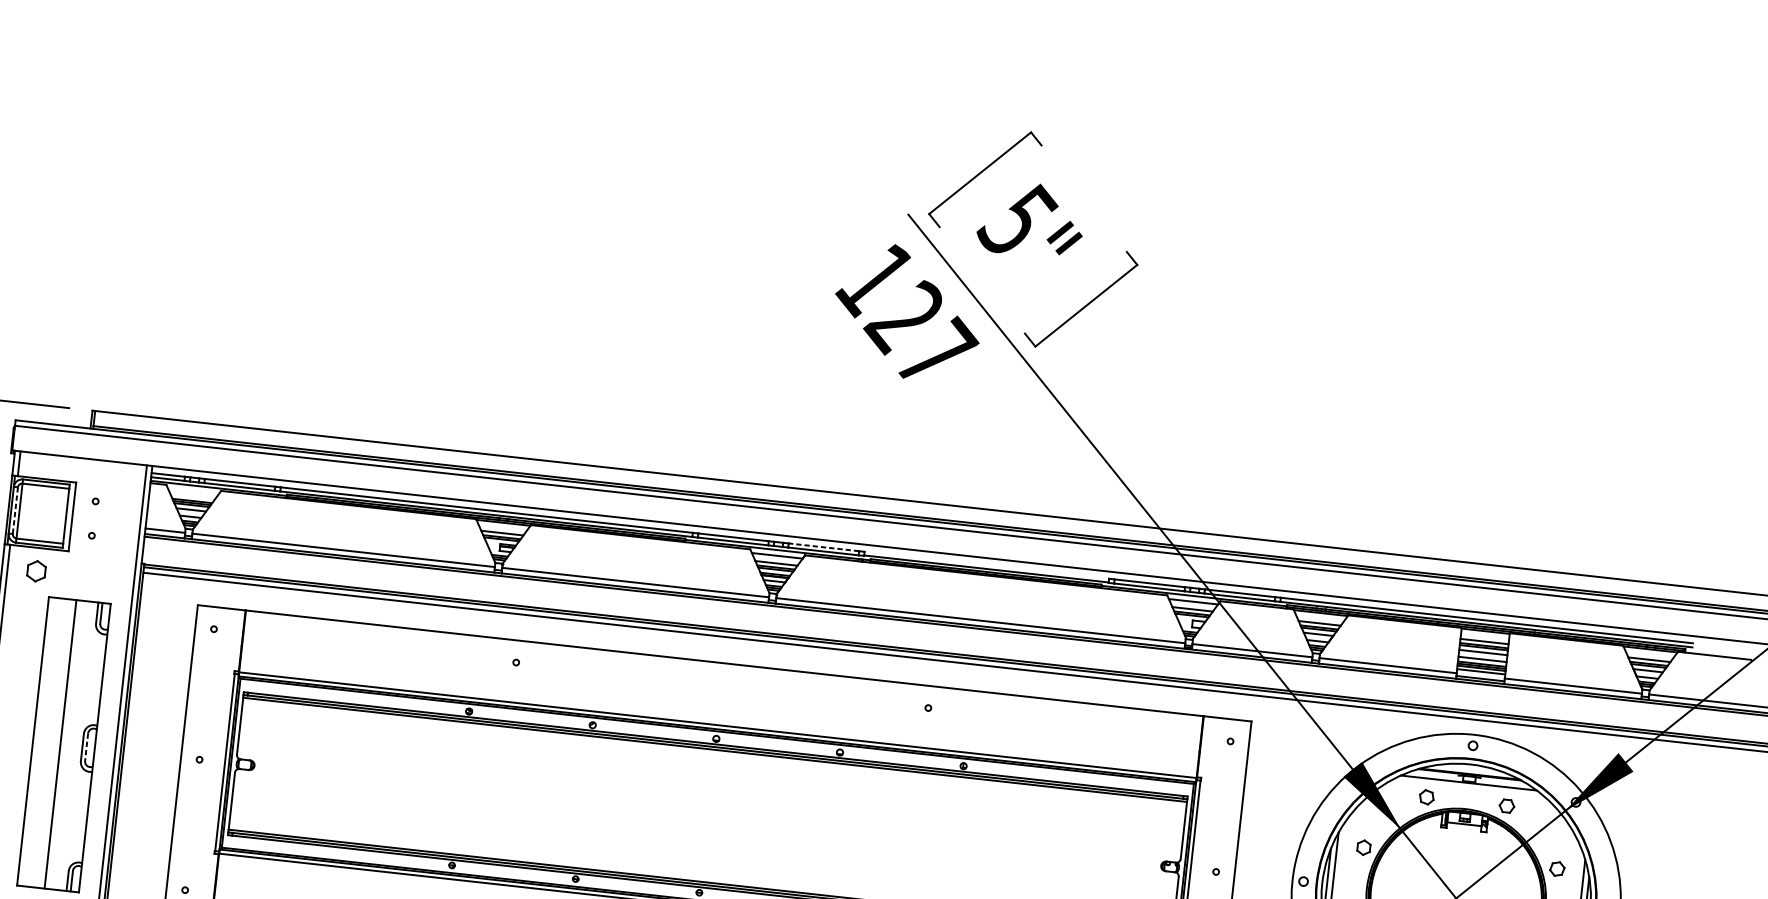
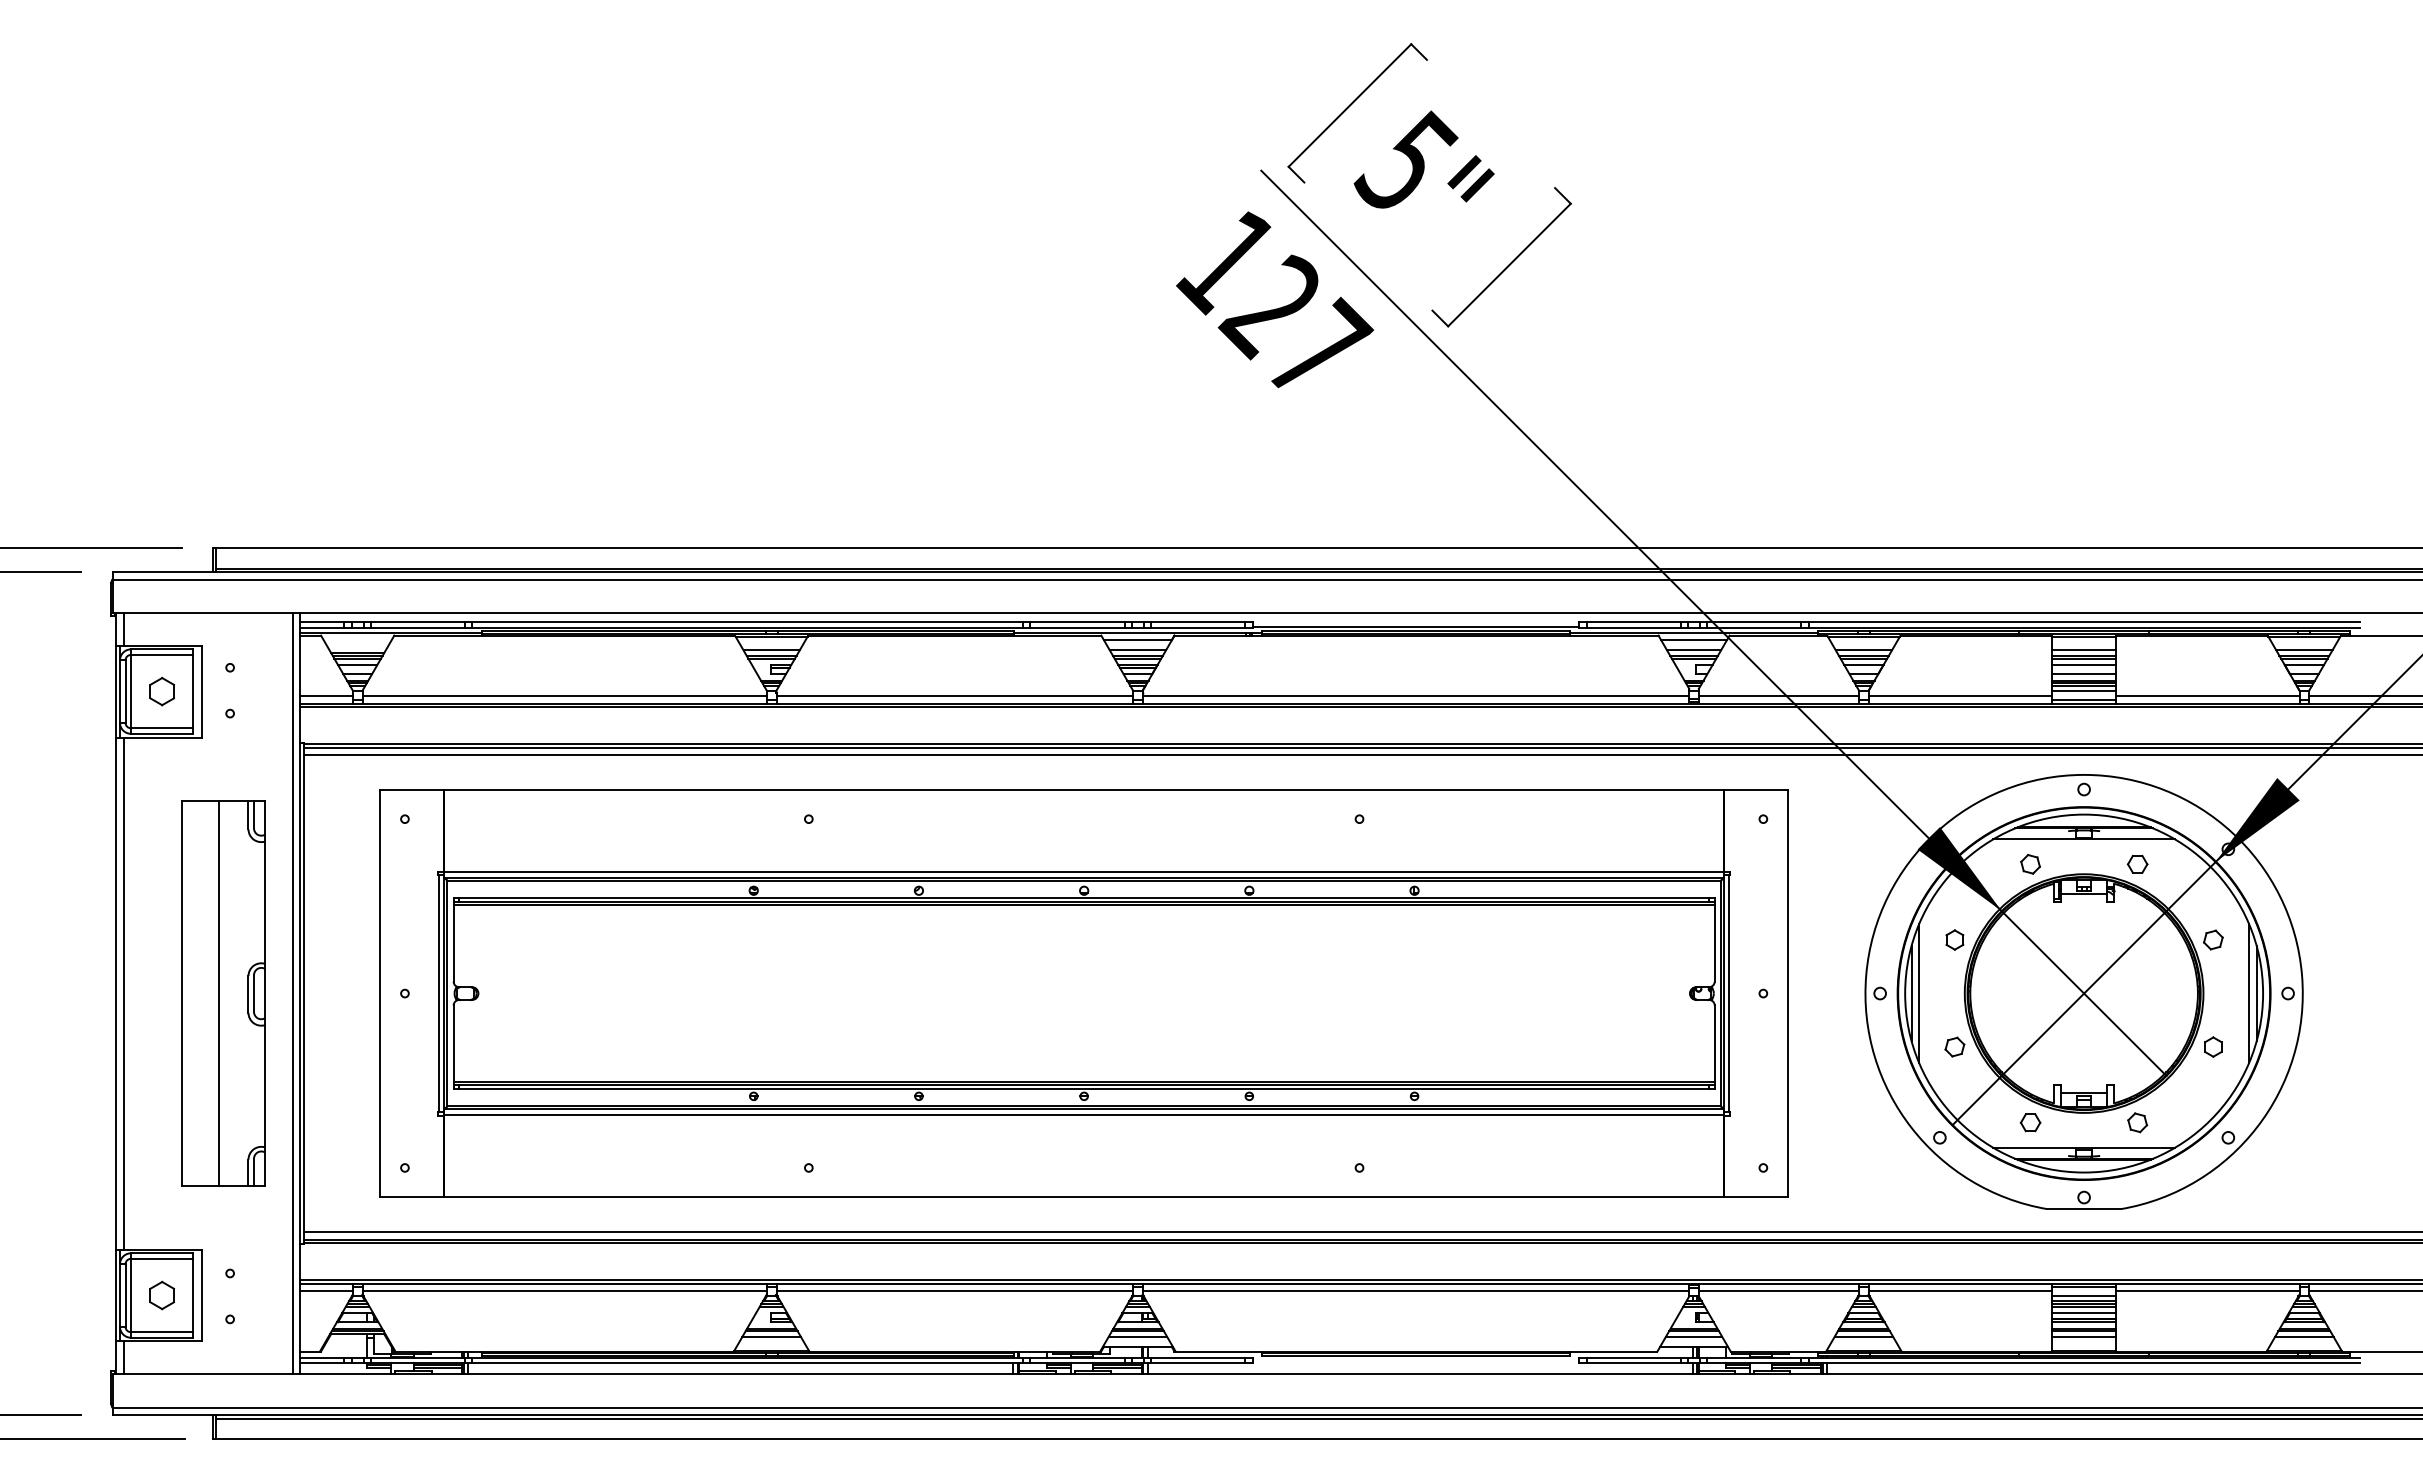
line: (15, 511) -> (125, 692), dashed -> solid
line: (823, 547) -> (1197, 622), dashed -> solid
part: (35, 571) -> (161, 691), moved
line: (86, 747) -> (253, 994), dashed -> solid

